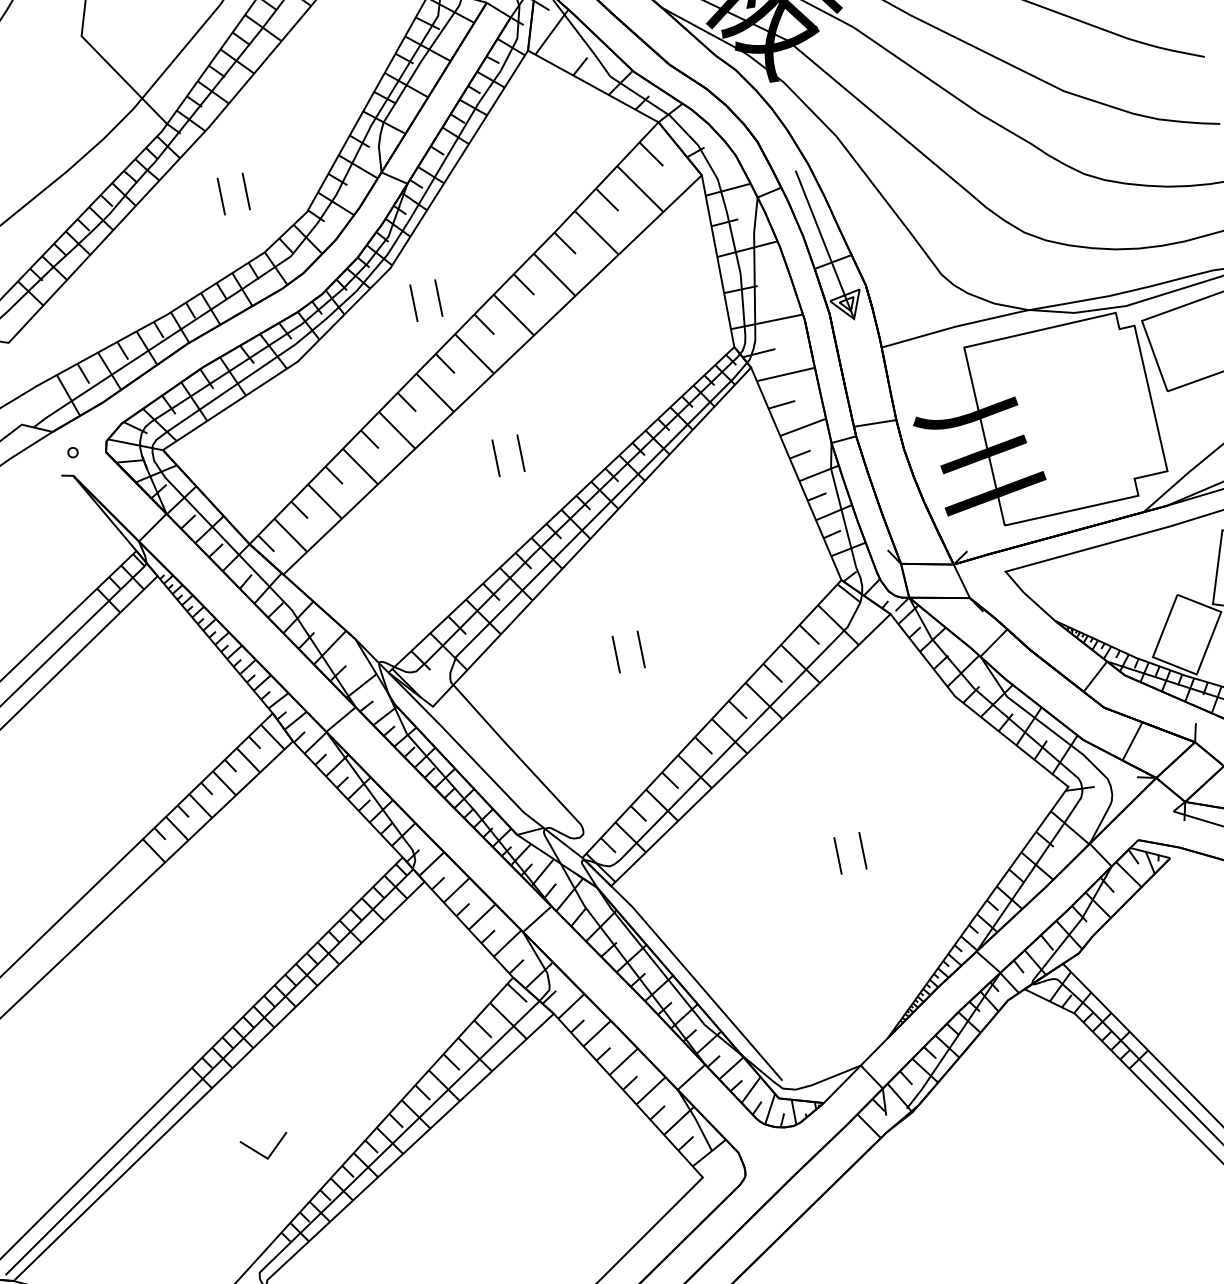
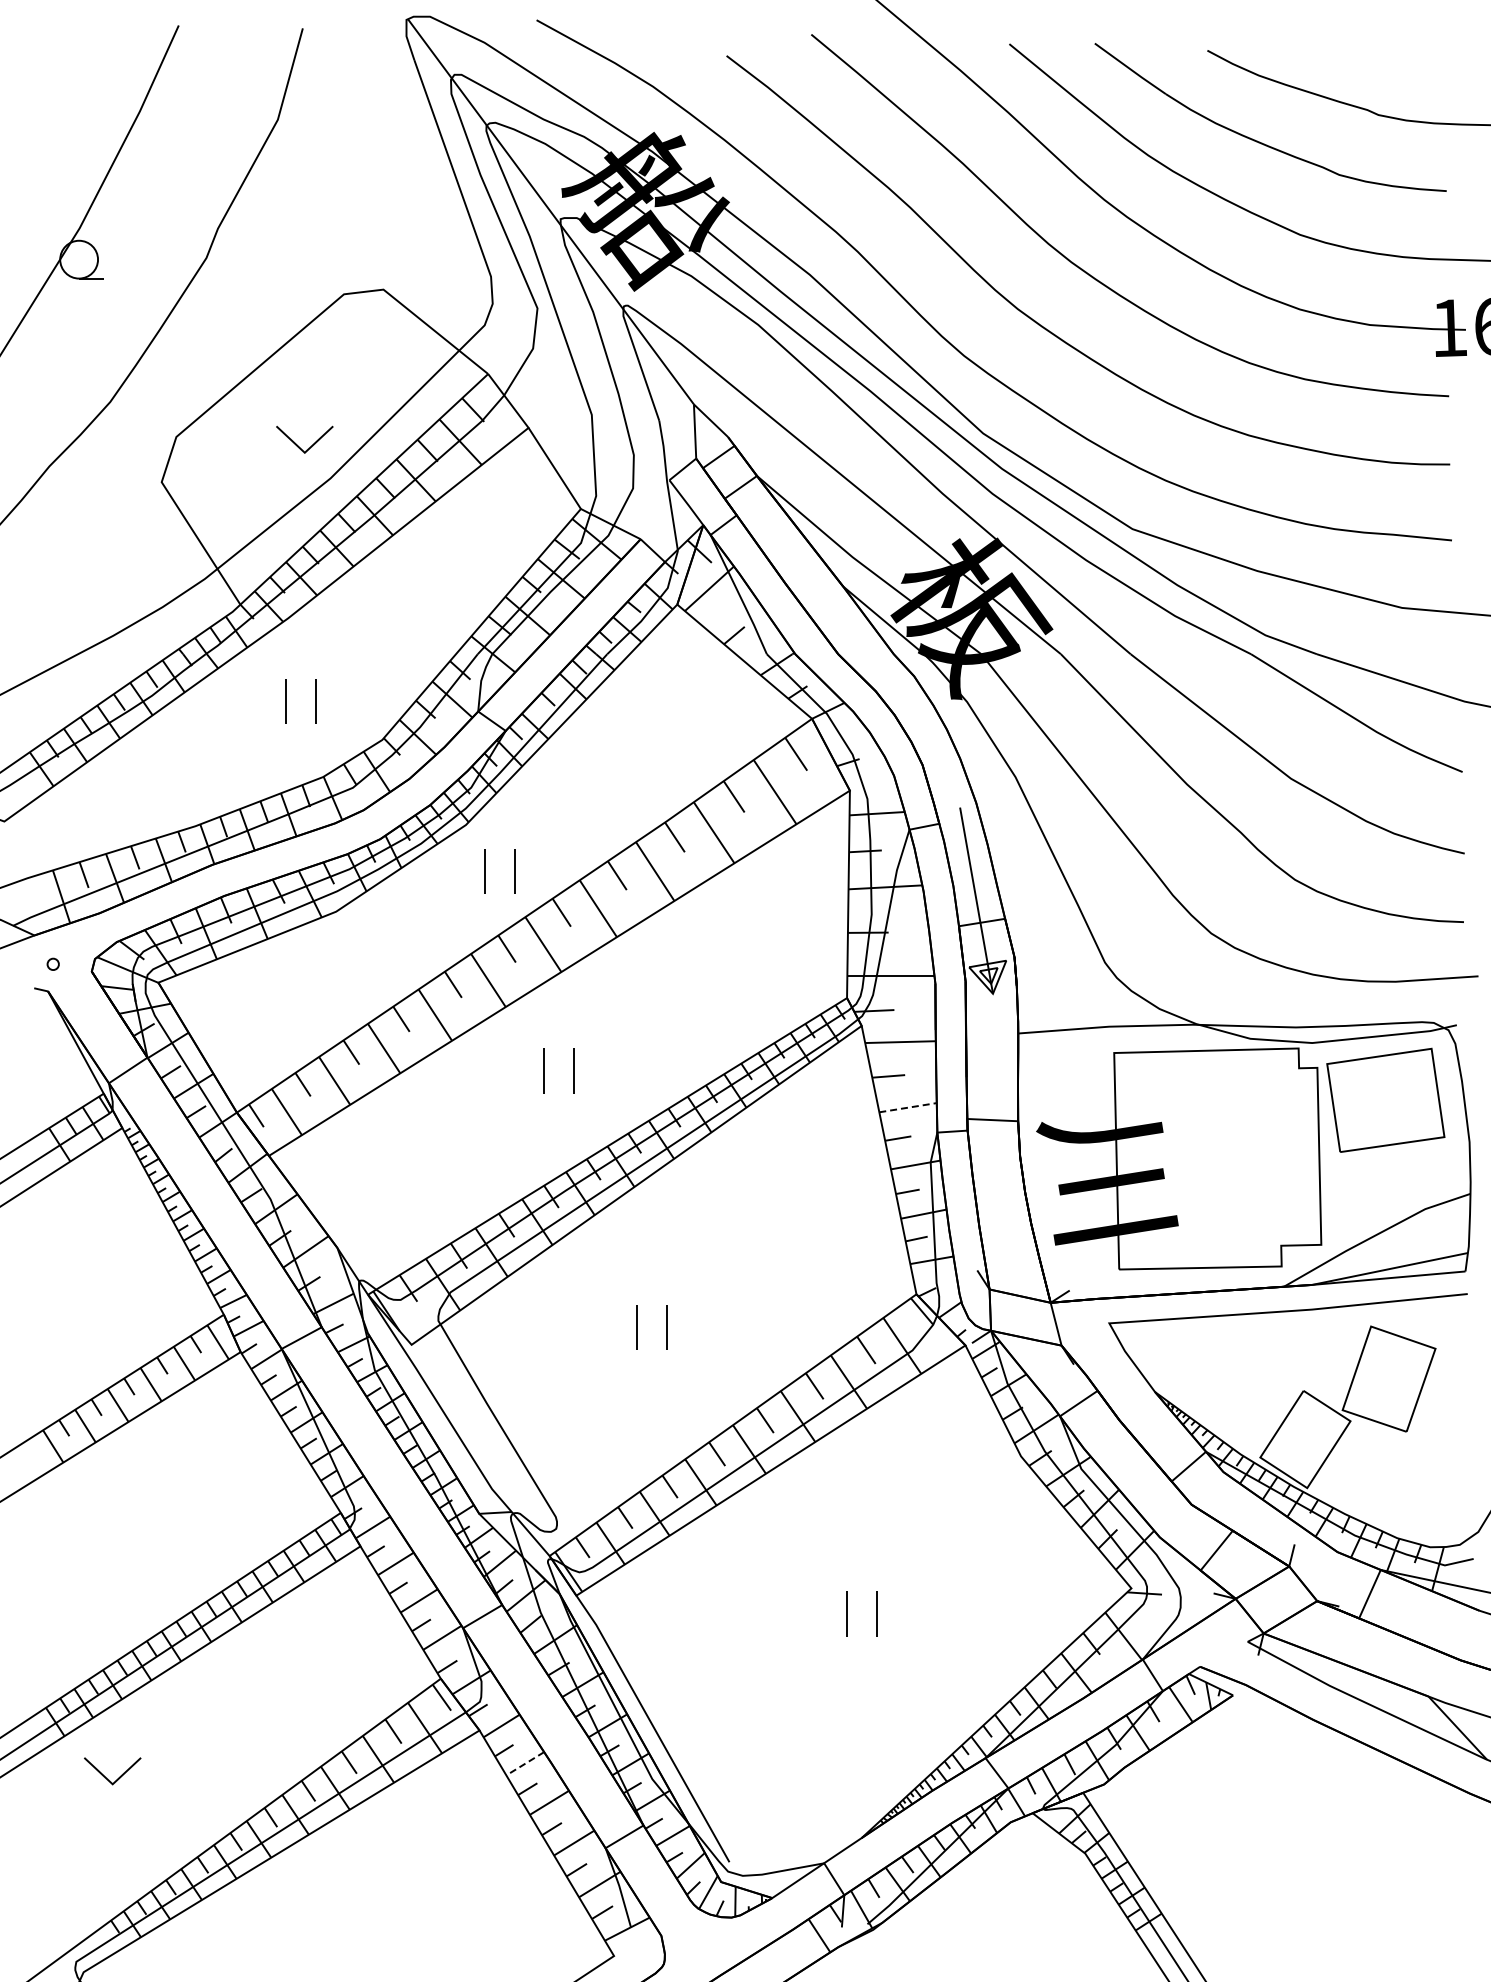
line: (803, 427) -> (908, 1107), solid -> dashed
line: (596, 1034) -> (524, 1764), solid -> dashed
part: (261, 1154) -> (106, 1777), moved

